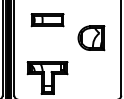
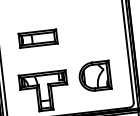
part: (47, 20) -> (38, 39), moved
part: (91, 38) -> (95, 76), moved

